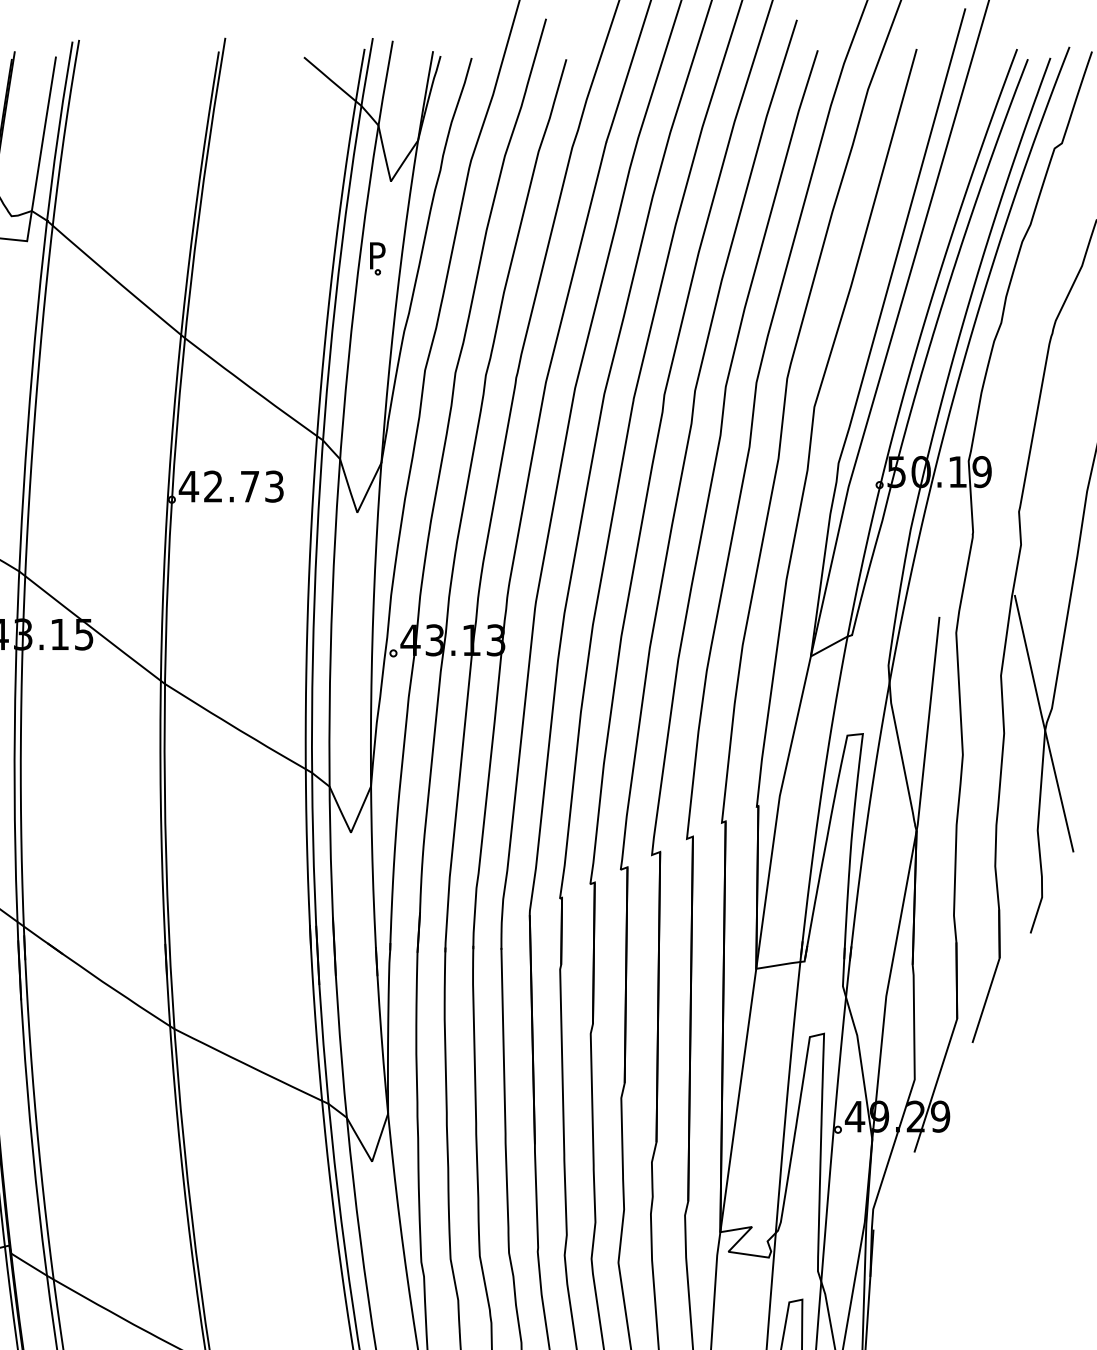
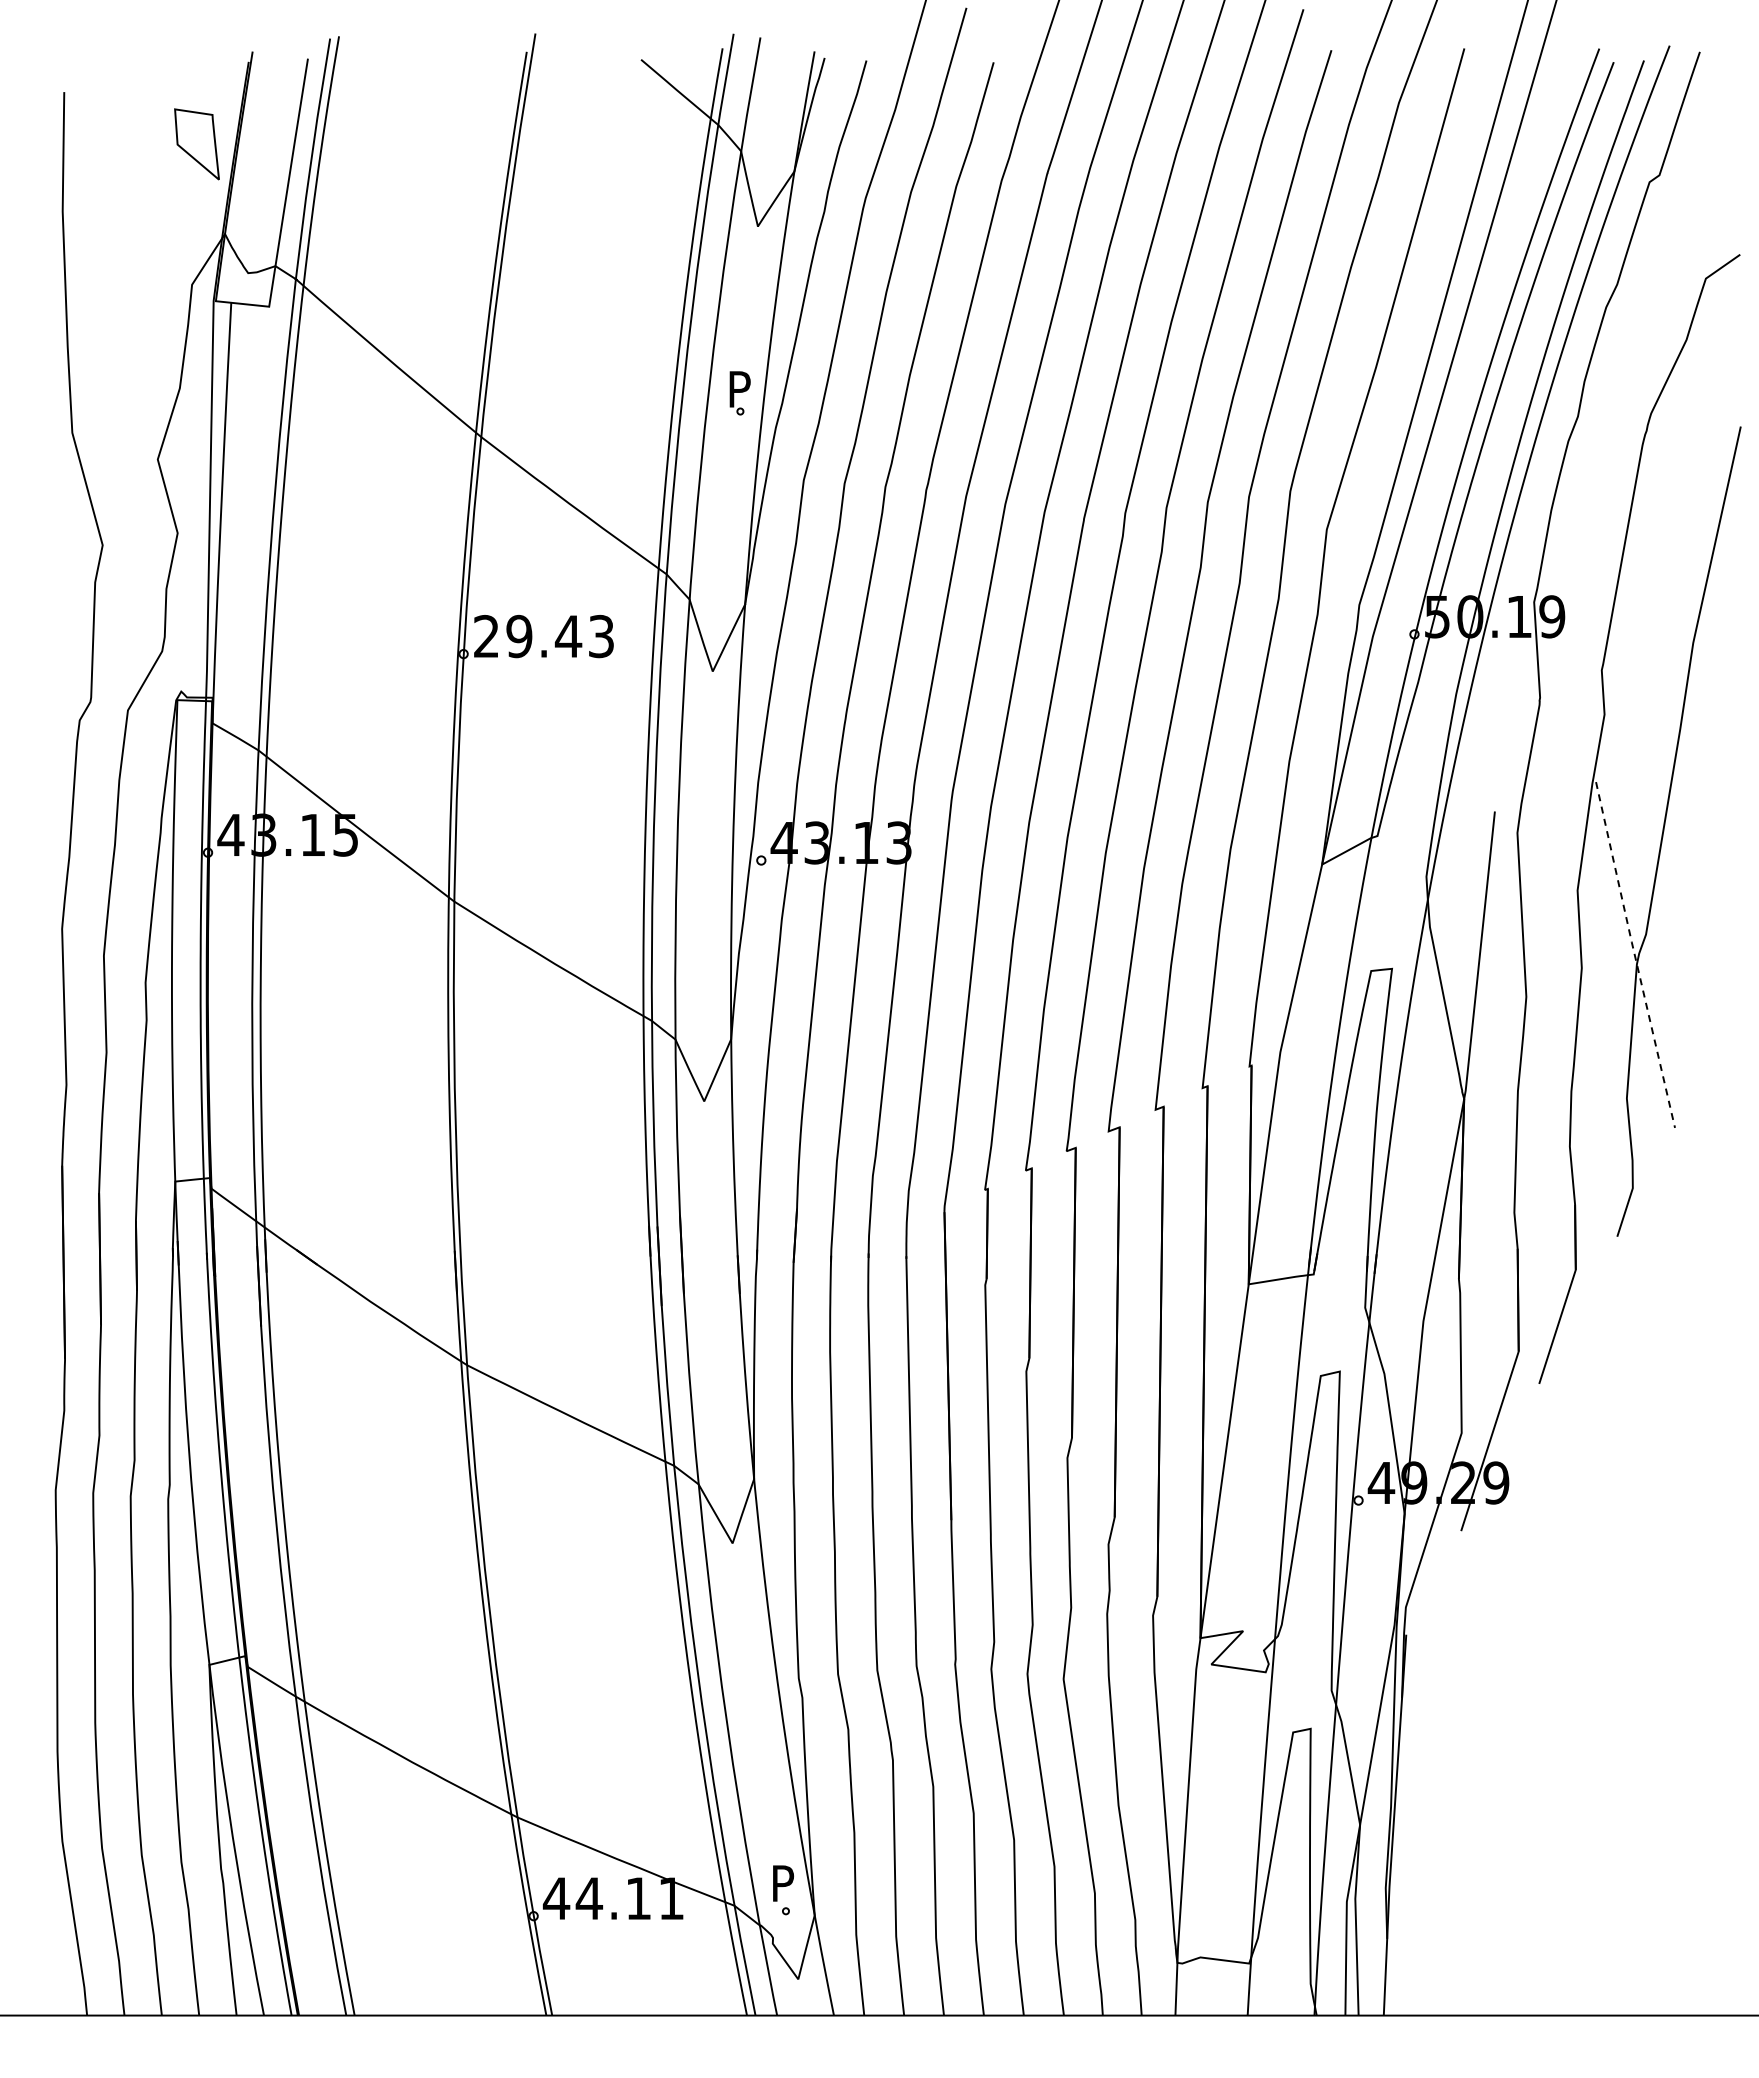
part: (377, 258) -> (739, 393), moved
text: (219, 486) -> (527, 636), 42.73 -> 29.43
line: (1043, 723) -> (1634, 954), solid -> dashed

